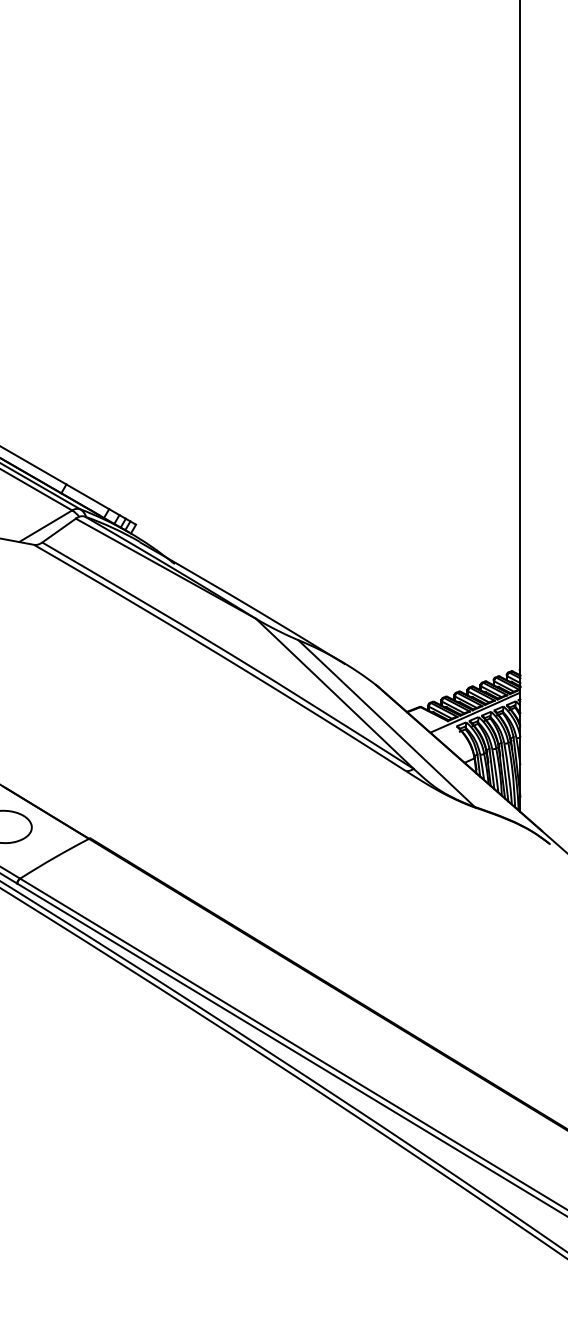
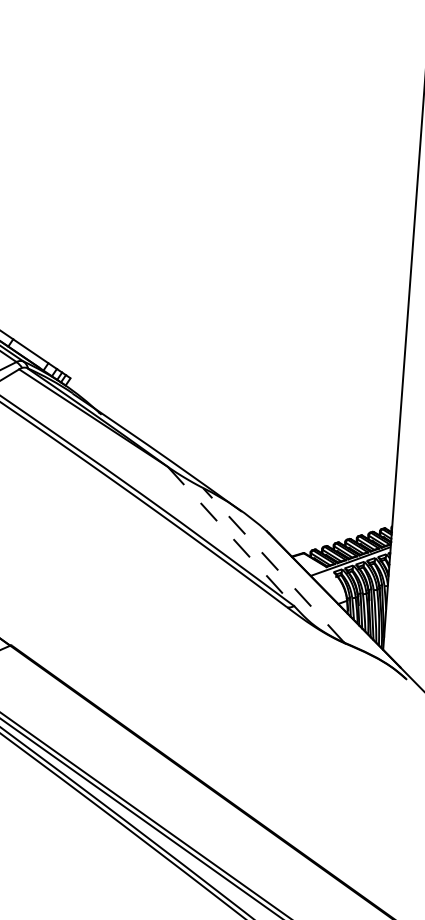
line: (334, 693) -> (230, 536), solid -> dashed
line: (386, 723) -> (273, 565), solid -> dashed

